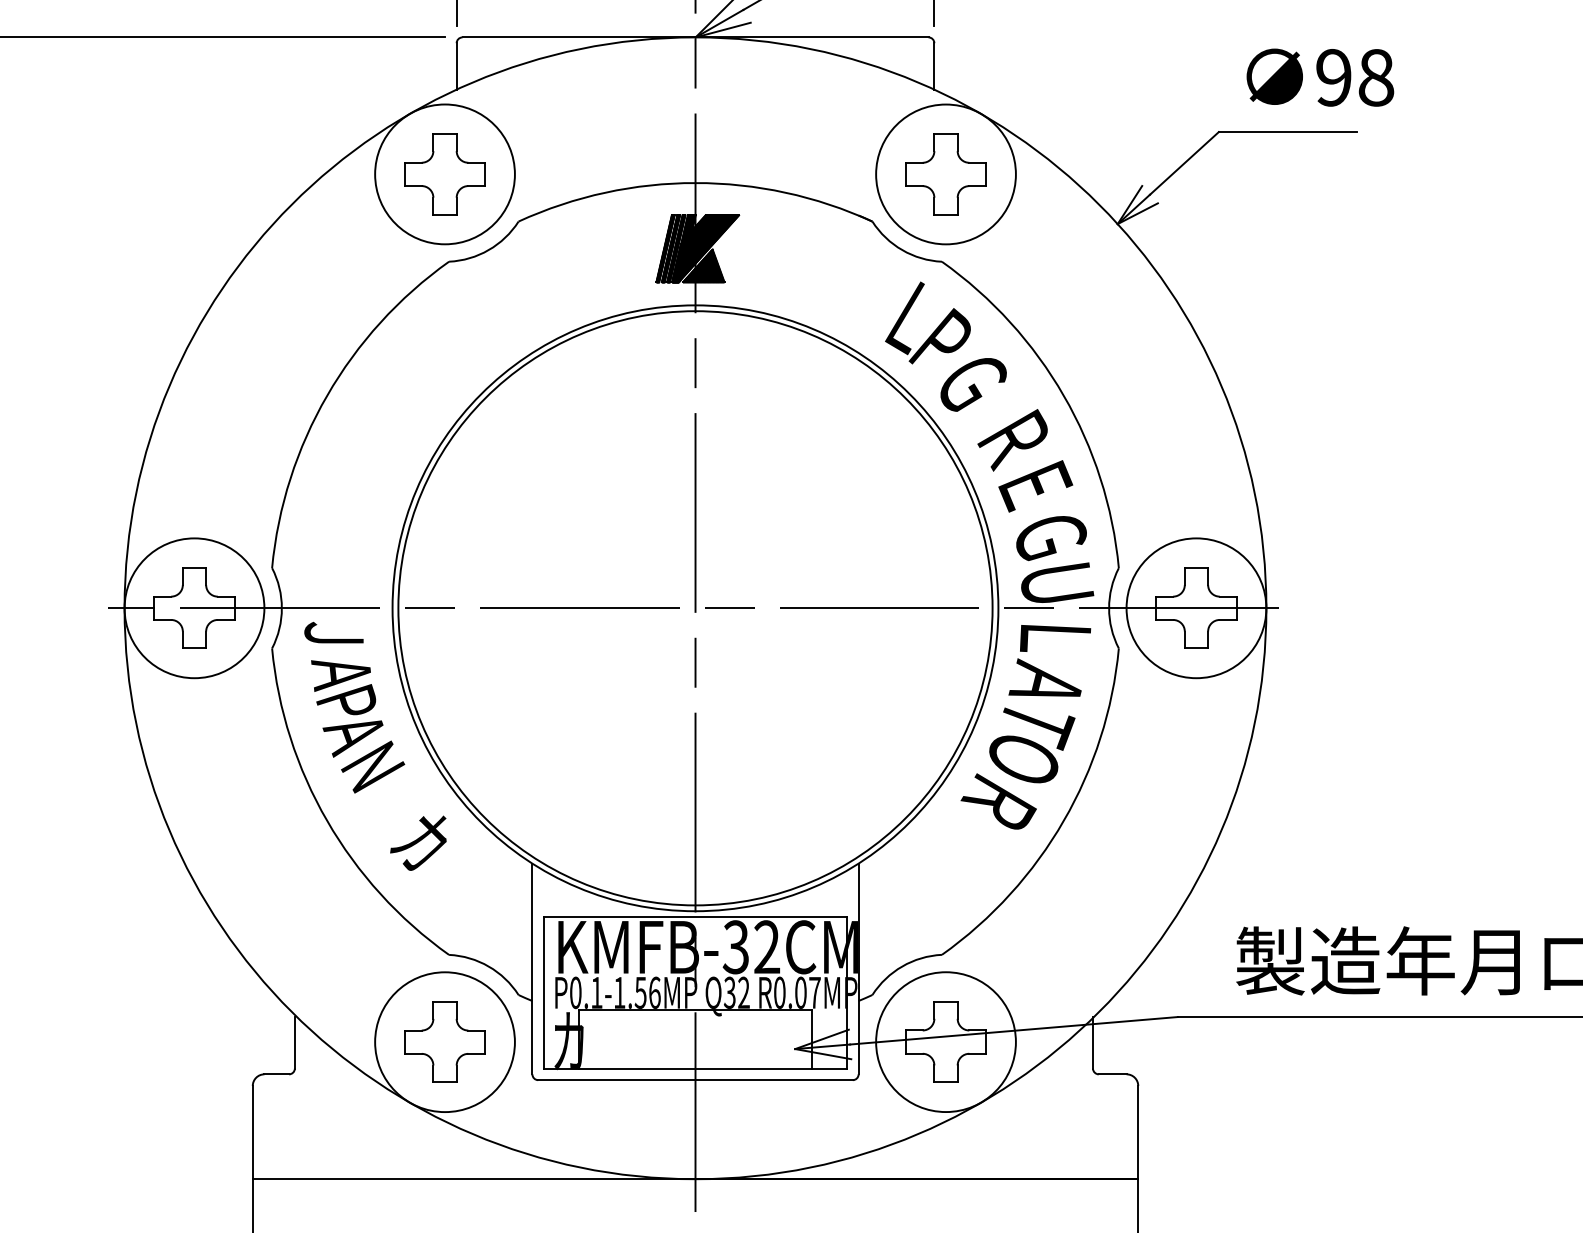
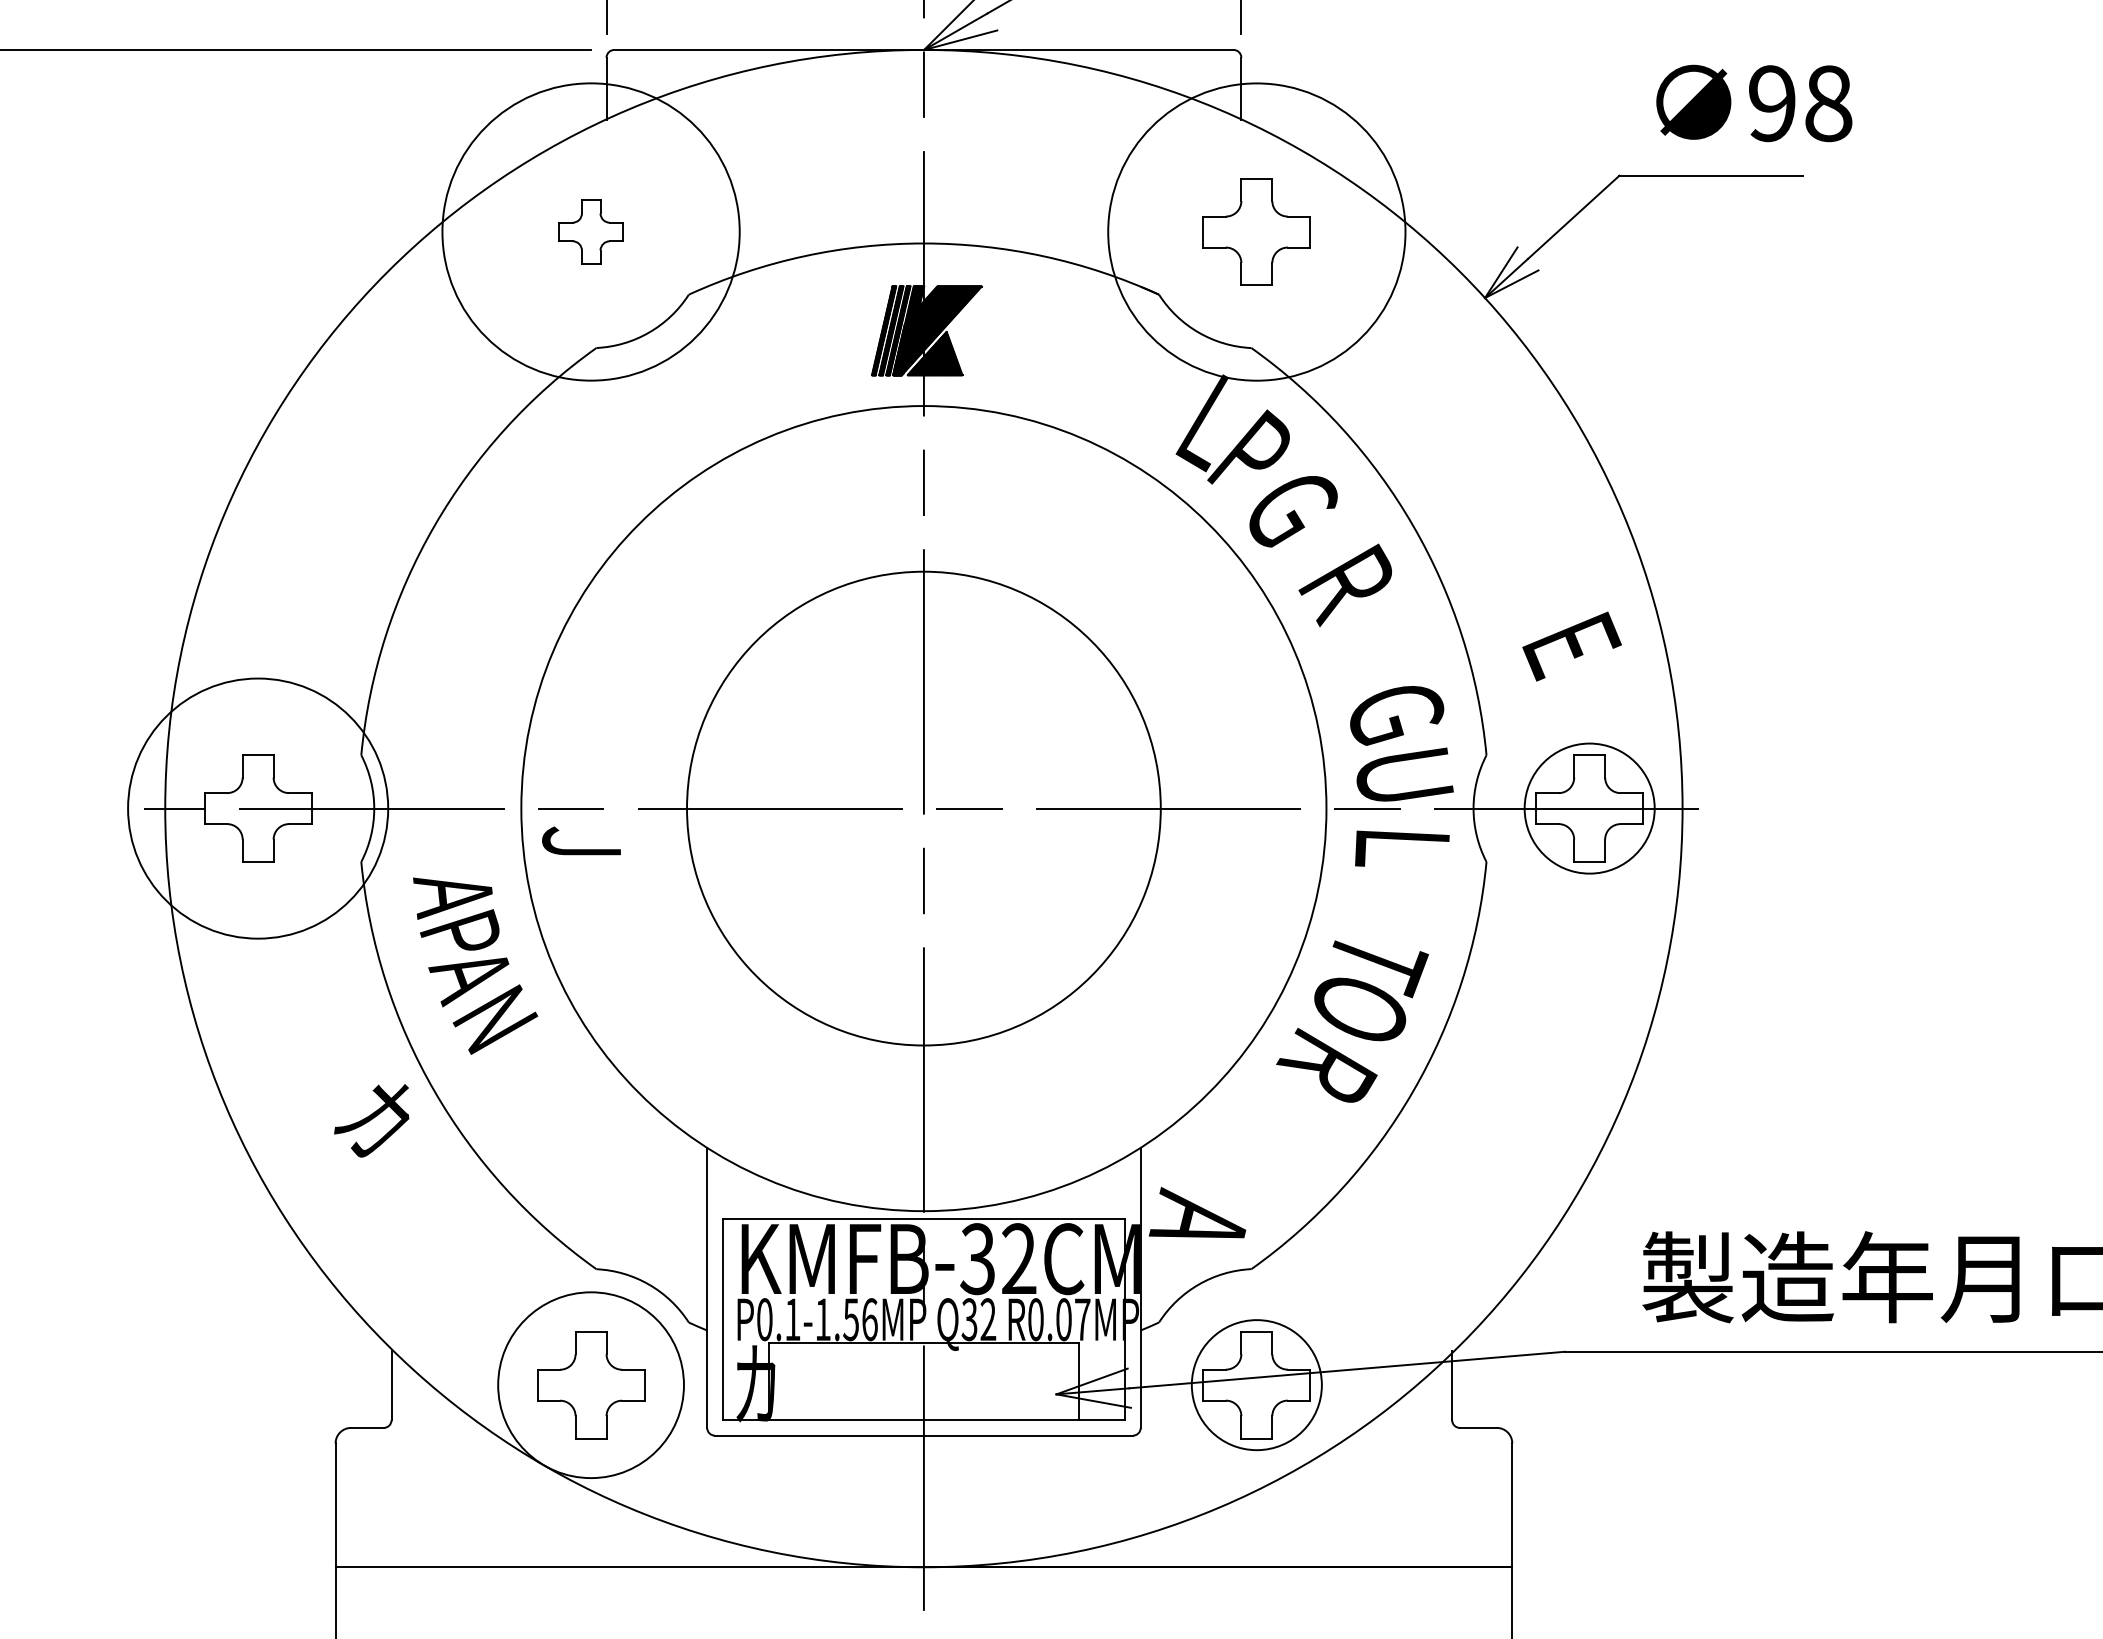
circle: (444, 174) -> (590, 231), size x1.6
part: (445, 174) -> (591, 231), size x0.6
circle: (945, 174) -> (1256, 231), size x1.6
text: (1035, 486) -> (1571, 646), moved
circle: (194, 608) -> (258, 808), size x1.4
circle: (695, 608) -> (923, 808), size x0.6
circle: (1196, 608) -> (1589, 808), size x0.7
text: (333, 632) -> (581, 840), moved
text: (1045, 677) -> (1197, 1212), moved
text: (418, 843) -> (371, 1120), moved
circle: (945, 1042) -> (1256, 1385), size x0.7

